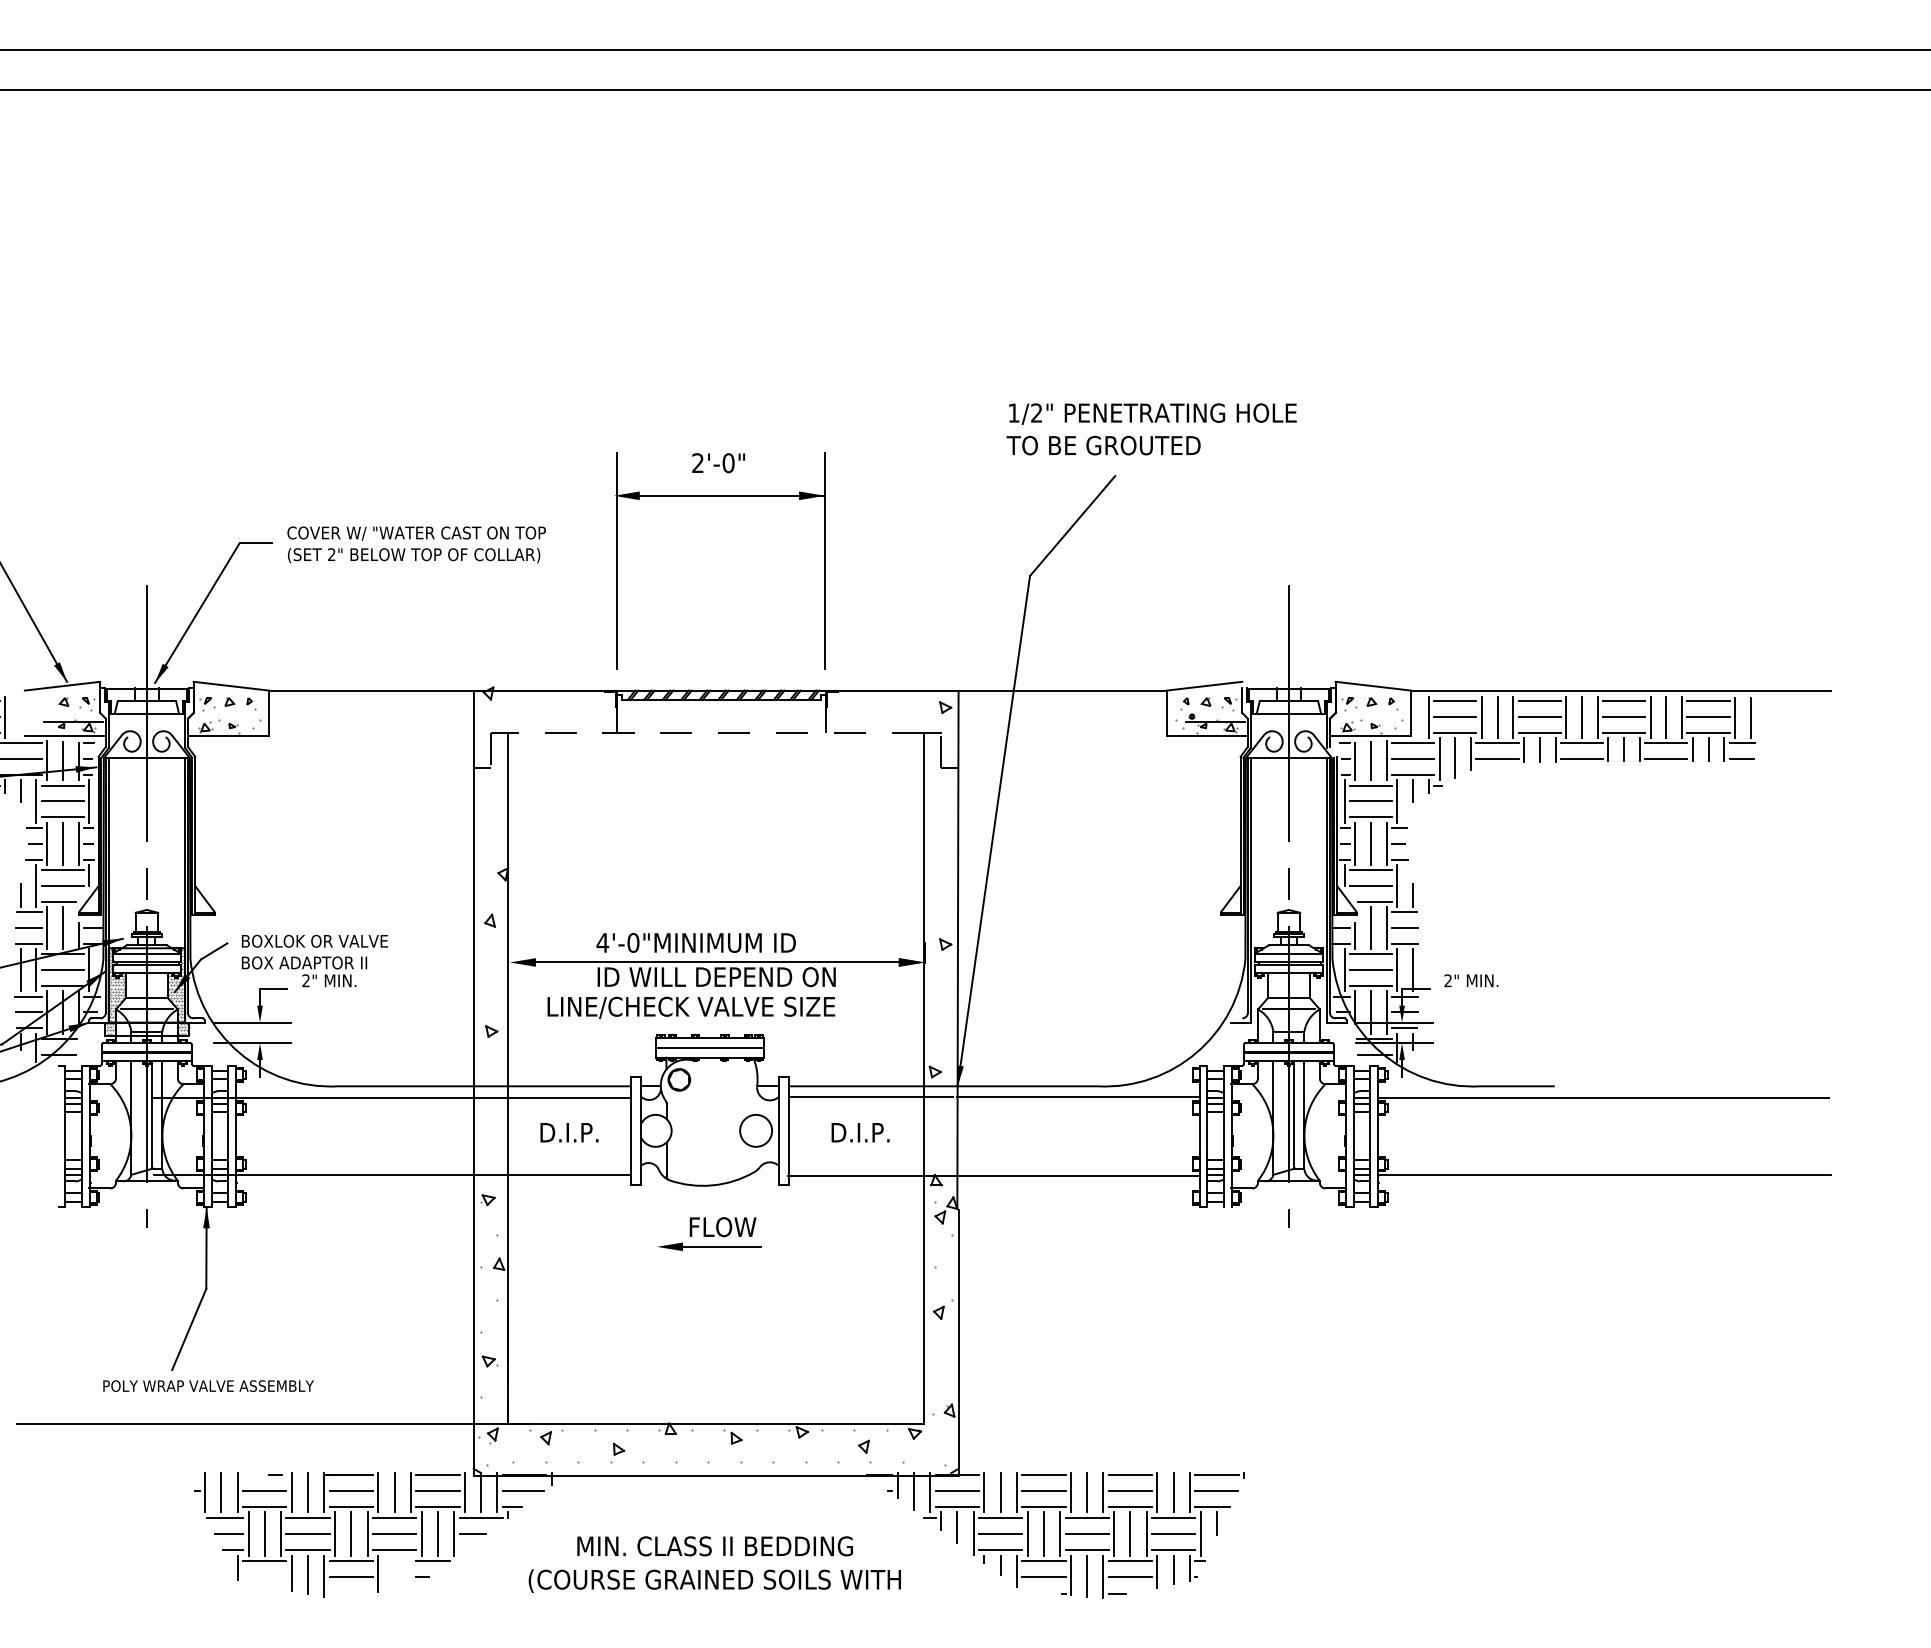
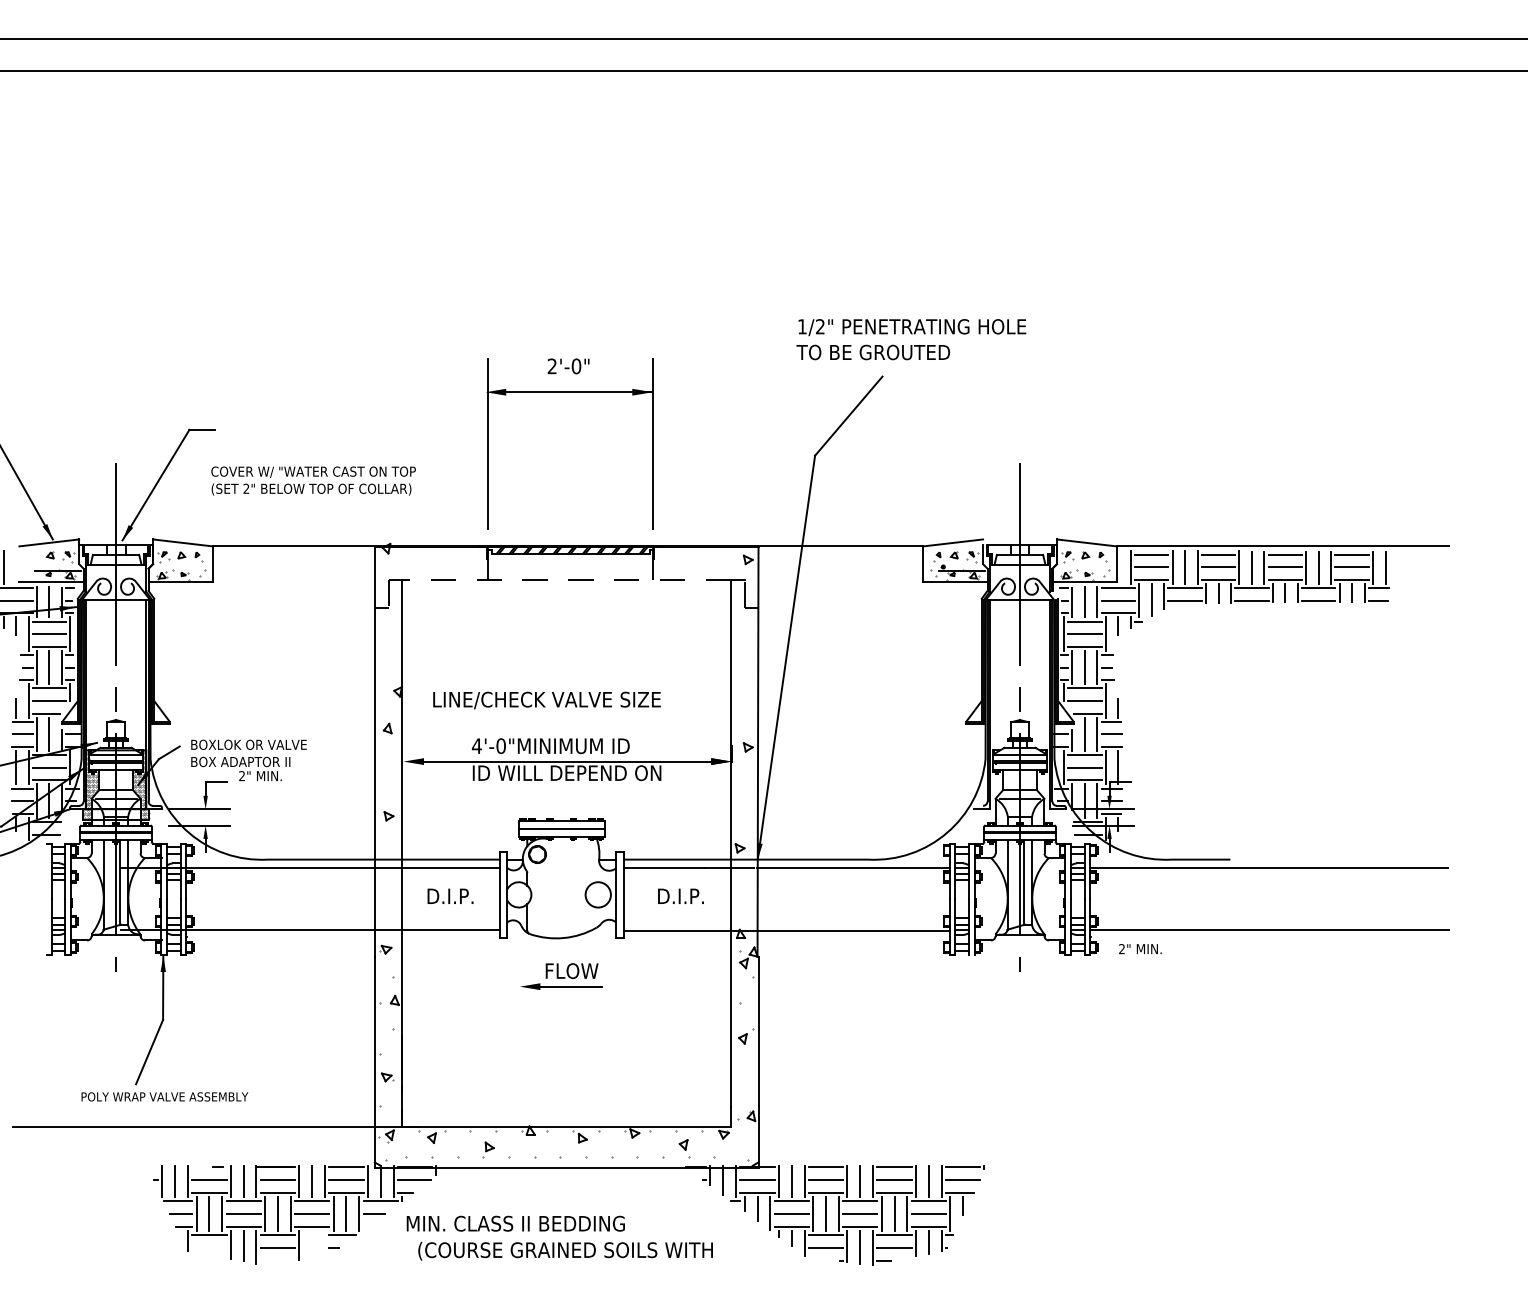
text: (416, 544) -> (313, 480), moved
text: (1471, 981) -> (1140, 949), moved
text: (690, 1007) -> (546, 700), moved
text: (714, 1546) -> (515, 1223), moved

